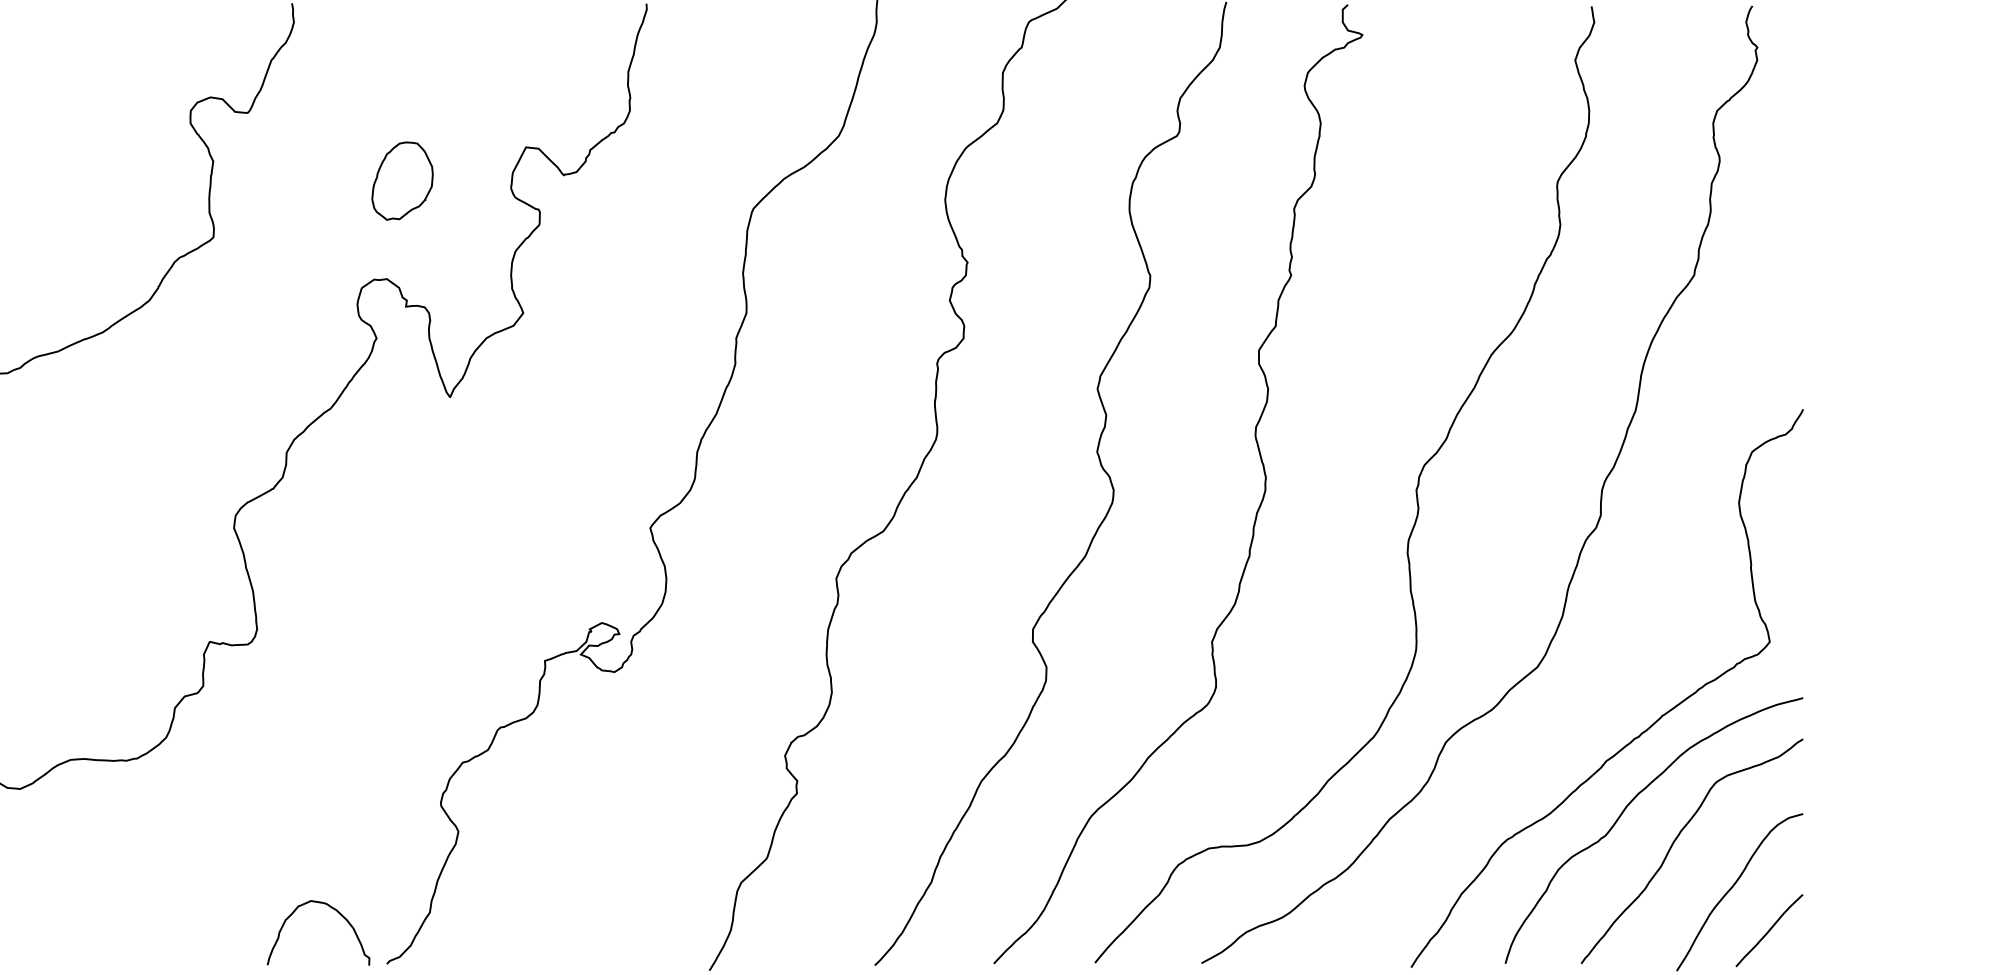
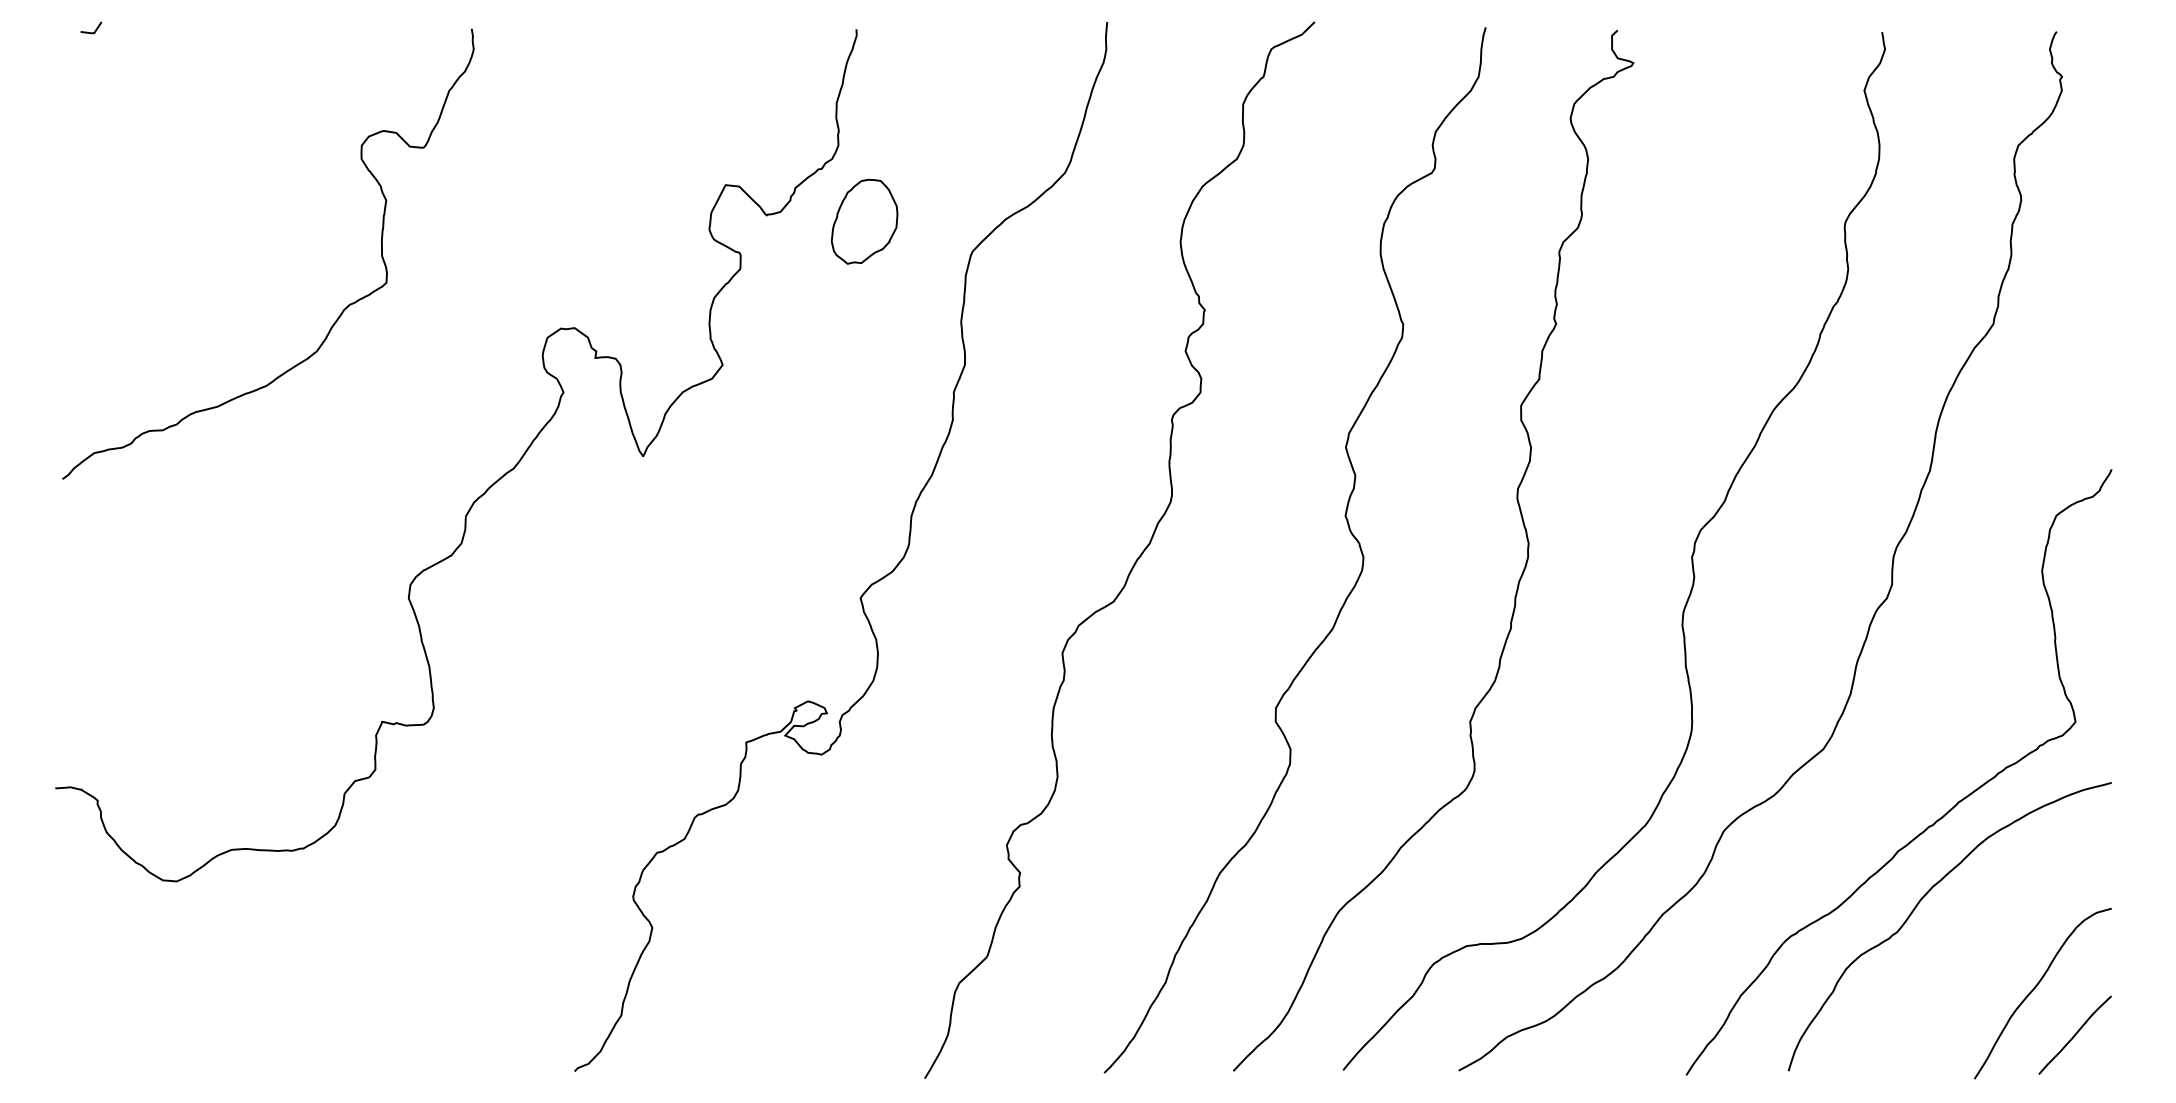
part: (402, 180) -> (864, 221), moved
curve: (1676, 839) -> (1974, 936), removed
curve: (333, 909) -> (516, 1012), removed

